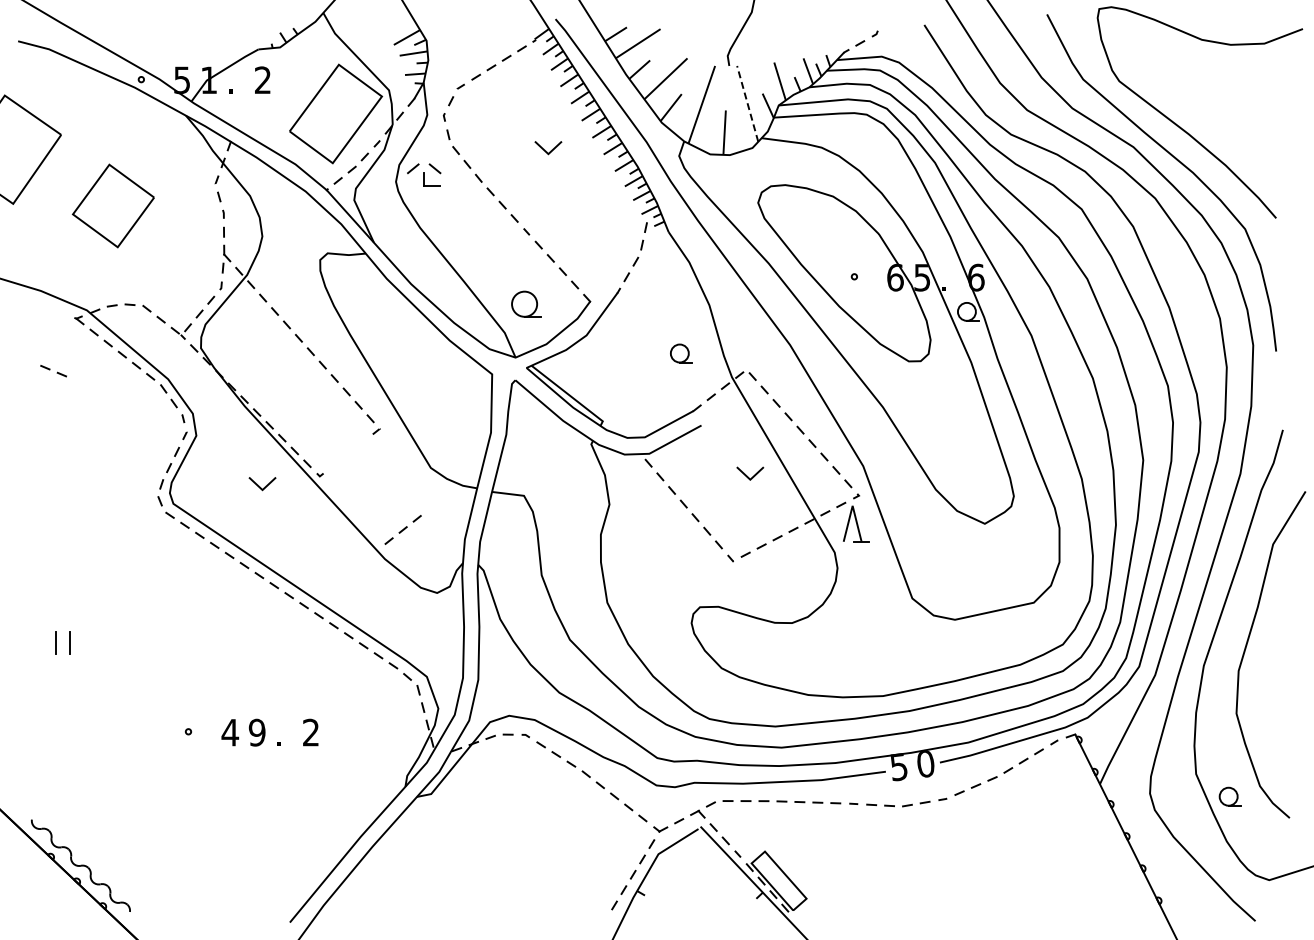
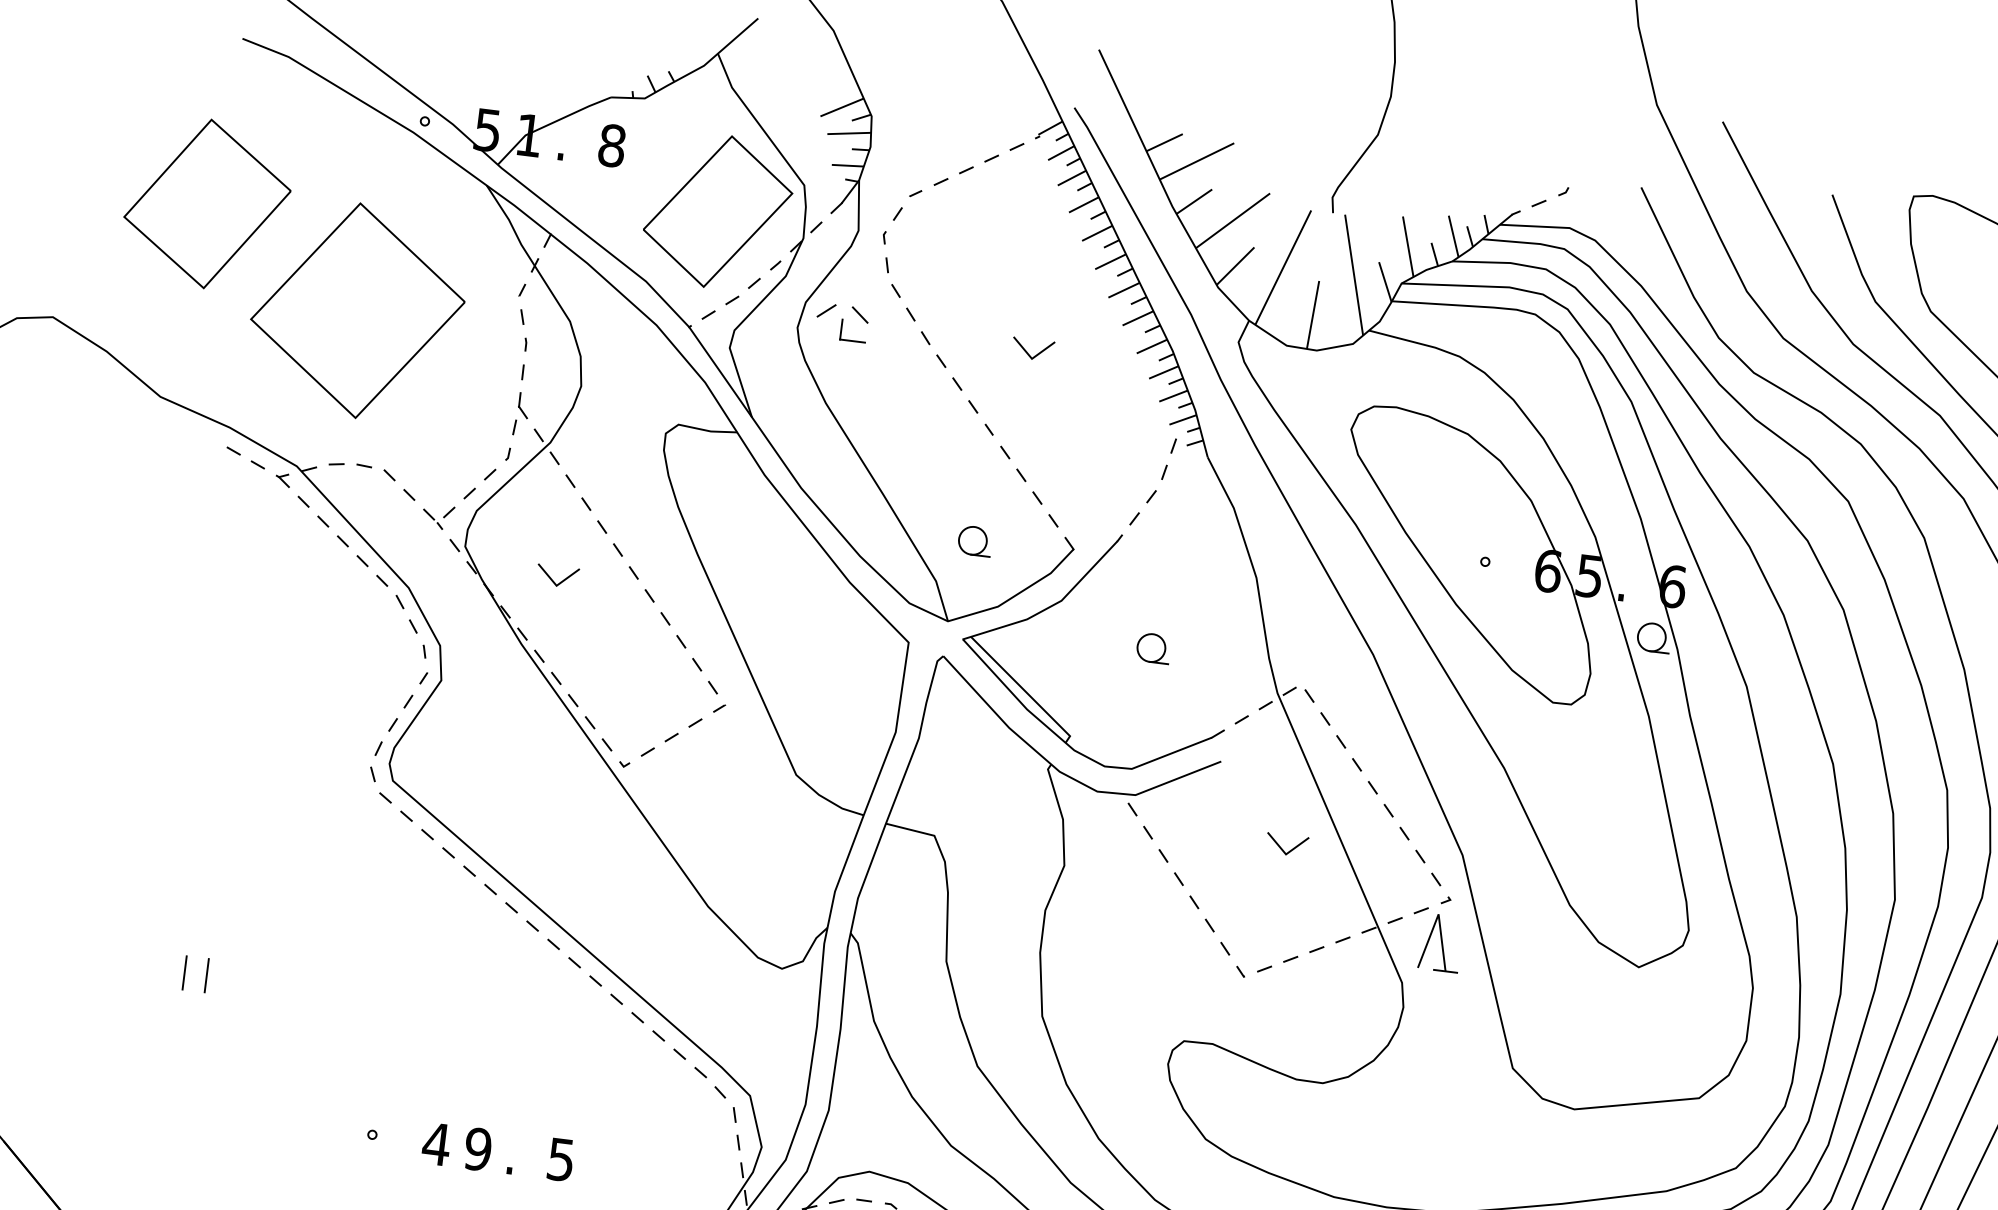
text: (262, 80) -> (611, 145), 2 -> 8
line: (747, 103) -> (1353, 274), dashed -> solid
line: (546, 150) -> (1029, 352), moved
part: (113, 205) -> (357, 309), size x1.67
part: (526, 303) -> (975, 540), size x0.71
part: (681, 353) -> (1154, 648), moved
part: (53, 371) -> (245, 458), moved
line: (260, 486) -> (554, 579), moved
part: (402, 529) -> (670, 736), moved
text: (310, 732) -> (560, 1159), 2 -> 5

